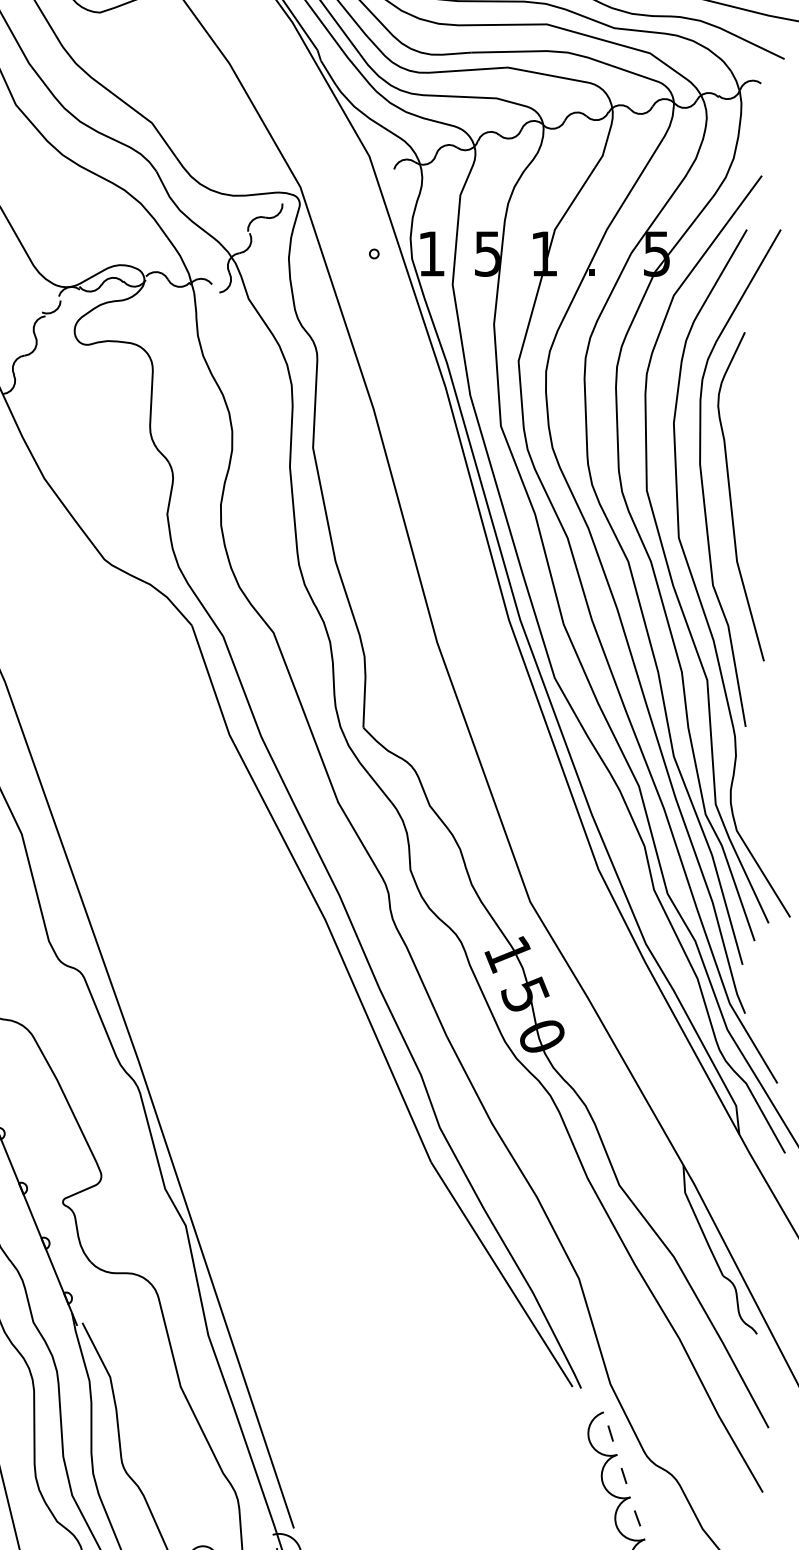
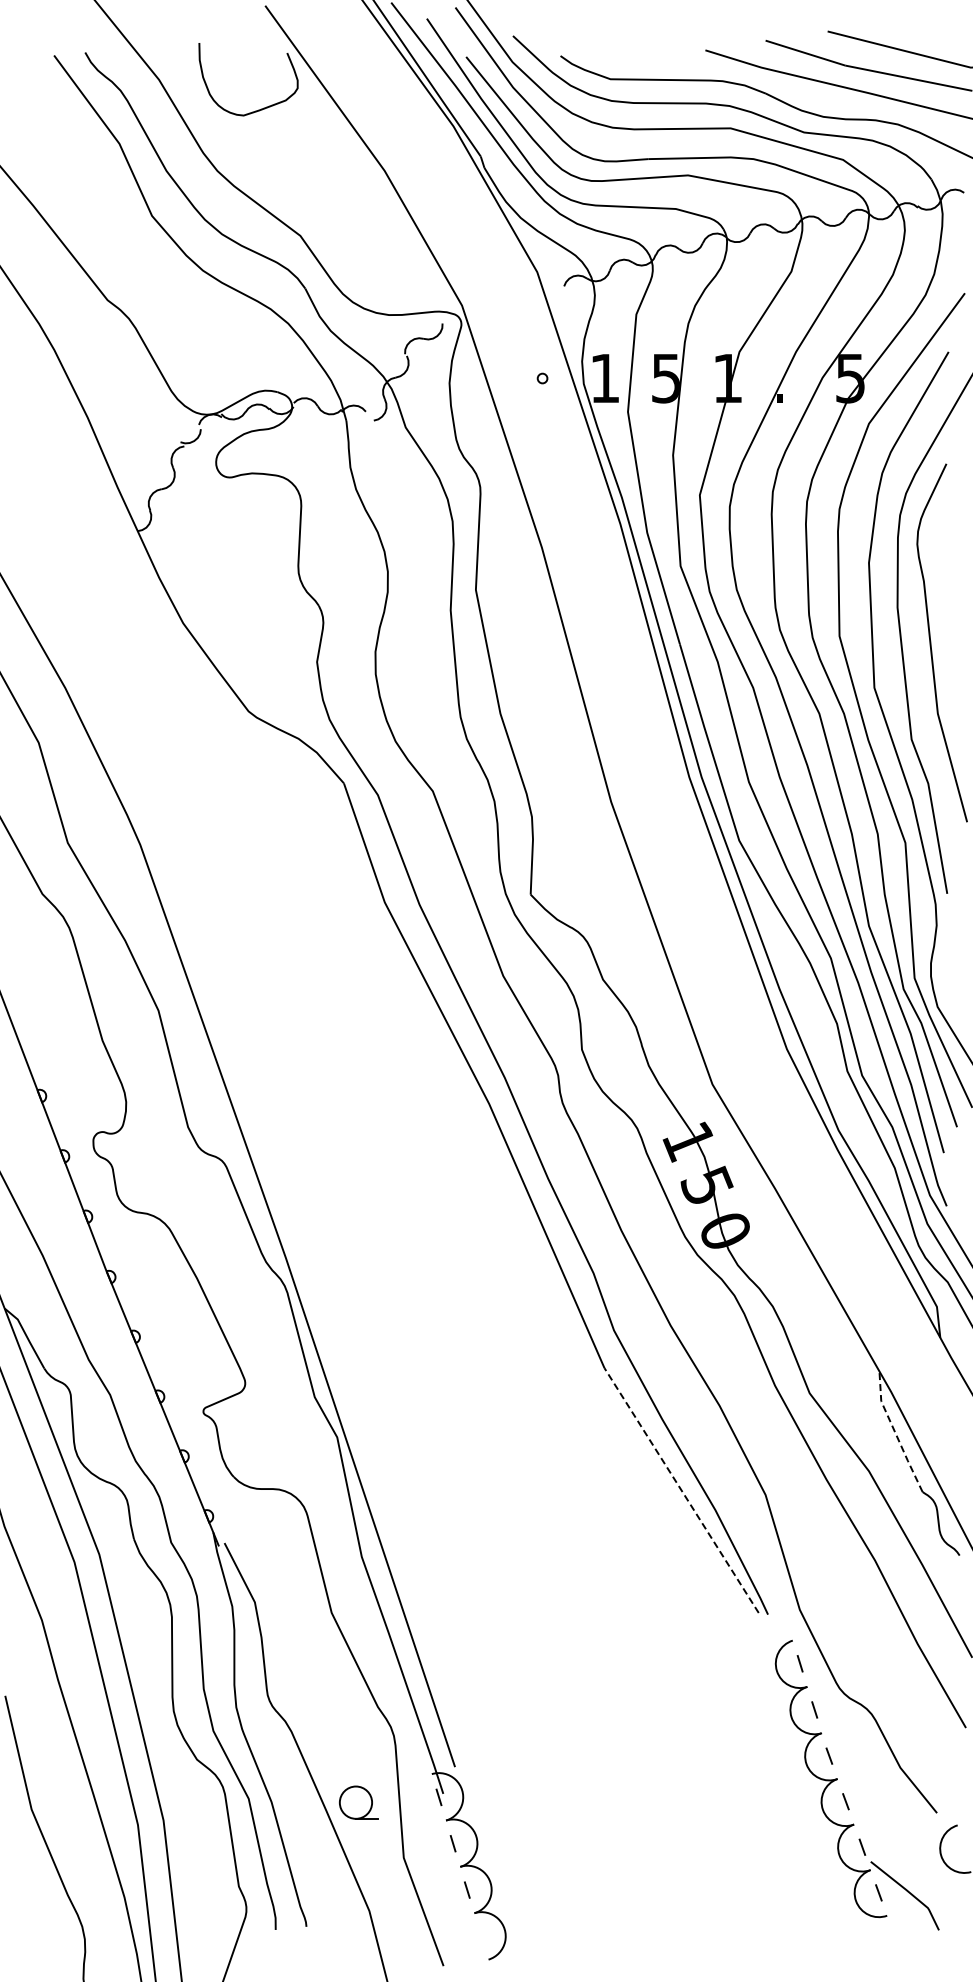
line: (698, 1221) -> (895, 1432), solid -> dashed
line: (501, 1274) -> (681, 1490), solid -> dashed

